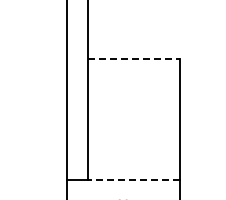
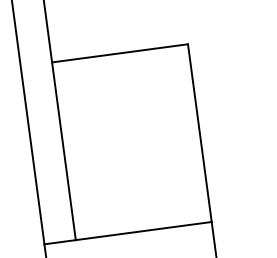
line: (134, 59) -> (120, 53), dashed -> solid
line: (134, 179) -> (144, 230), dashed -> solid

